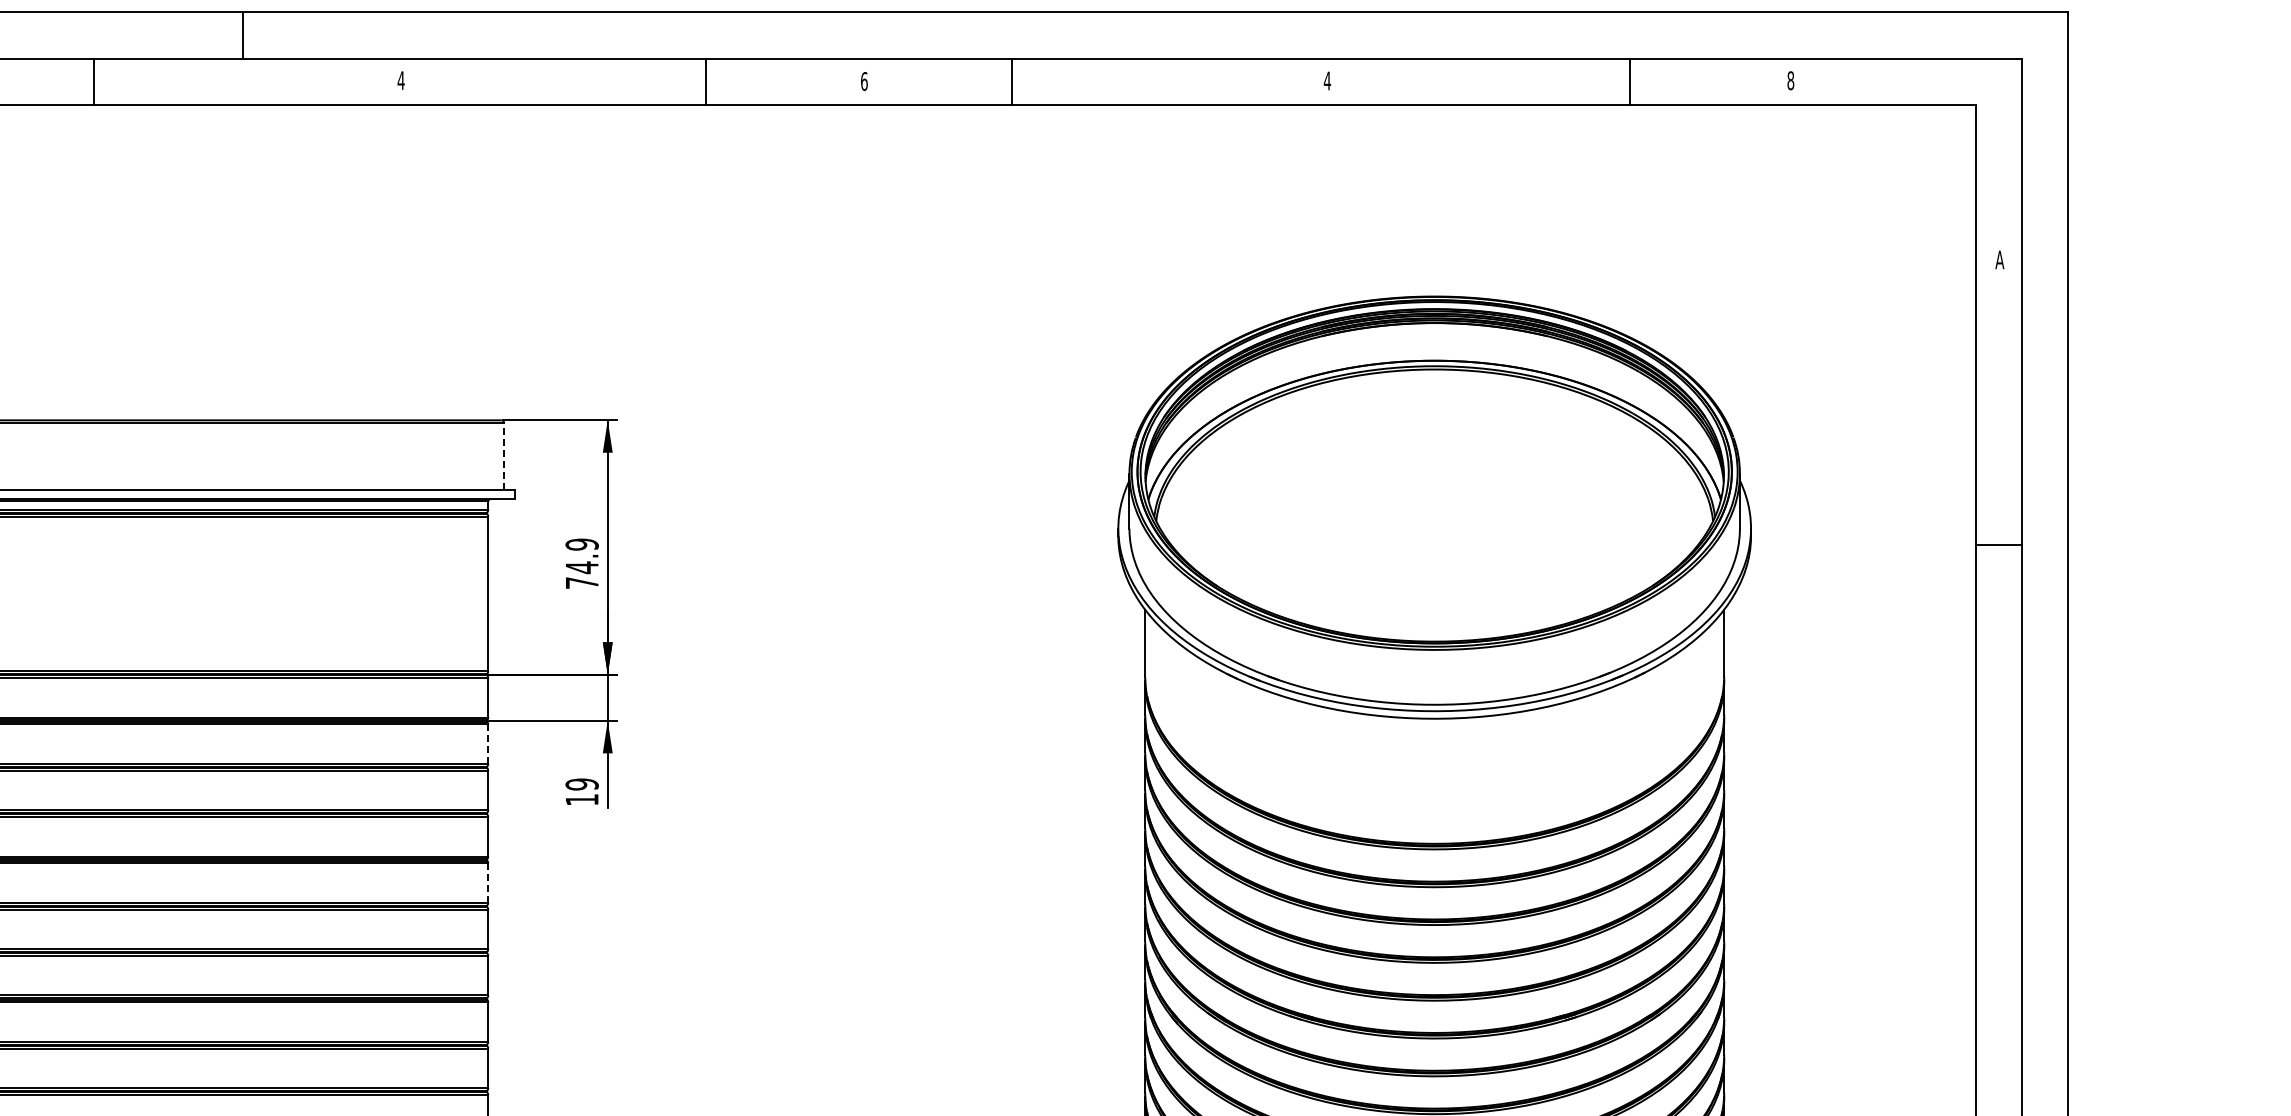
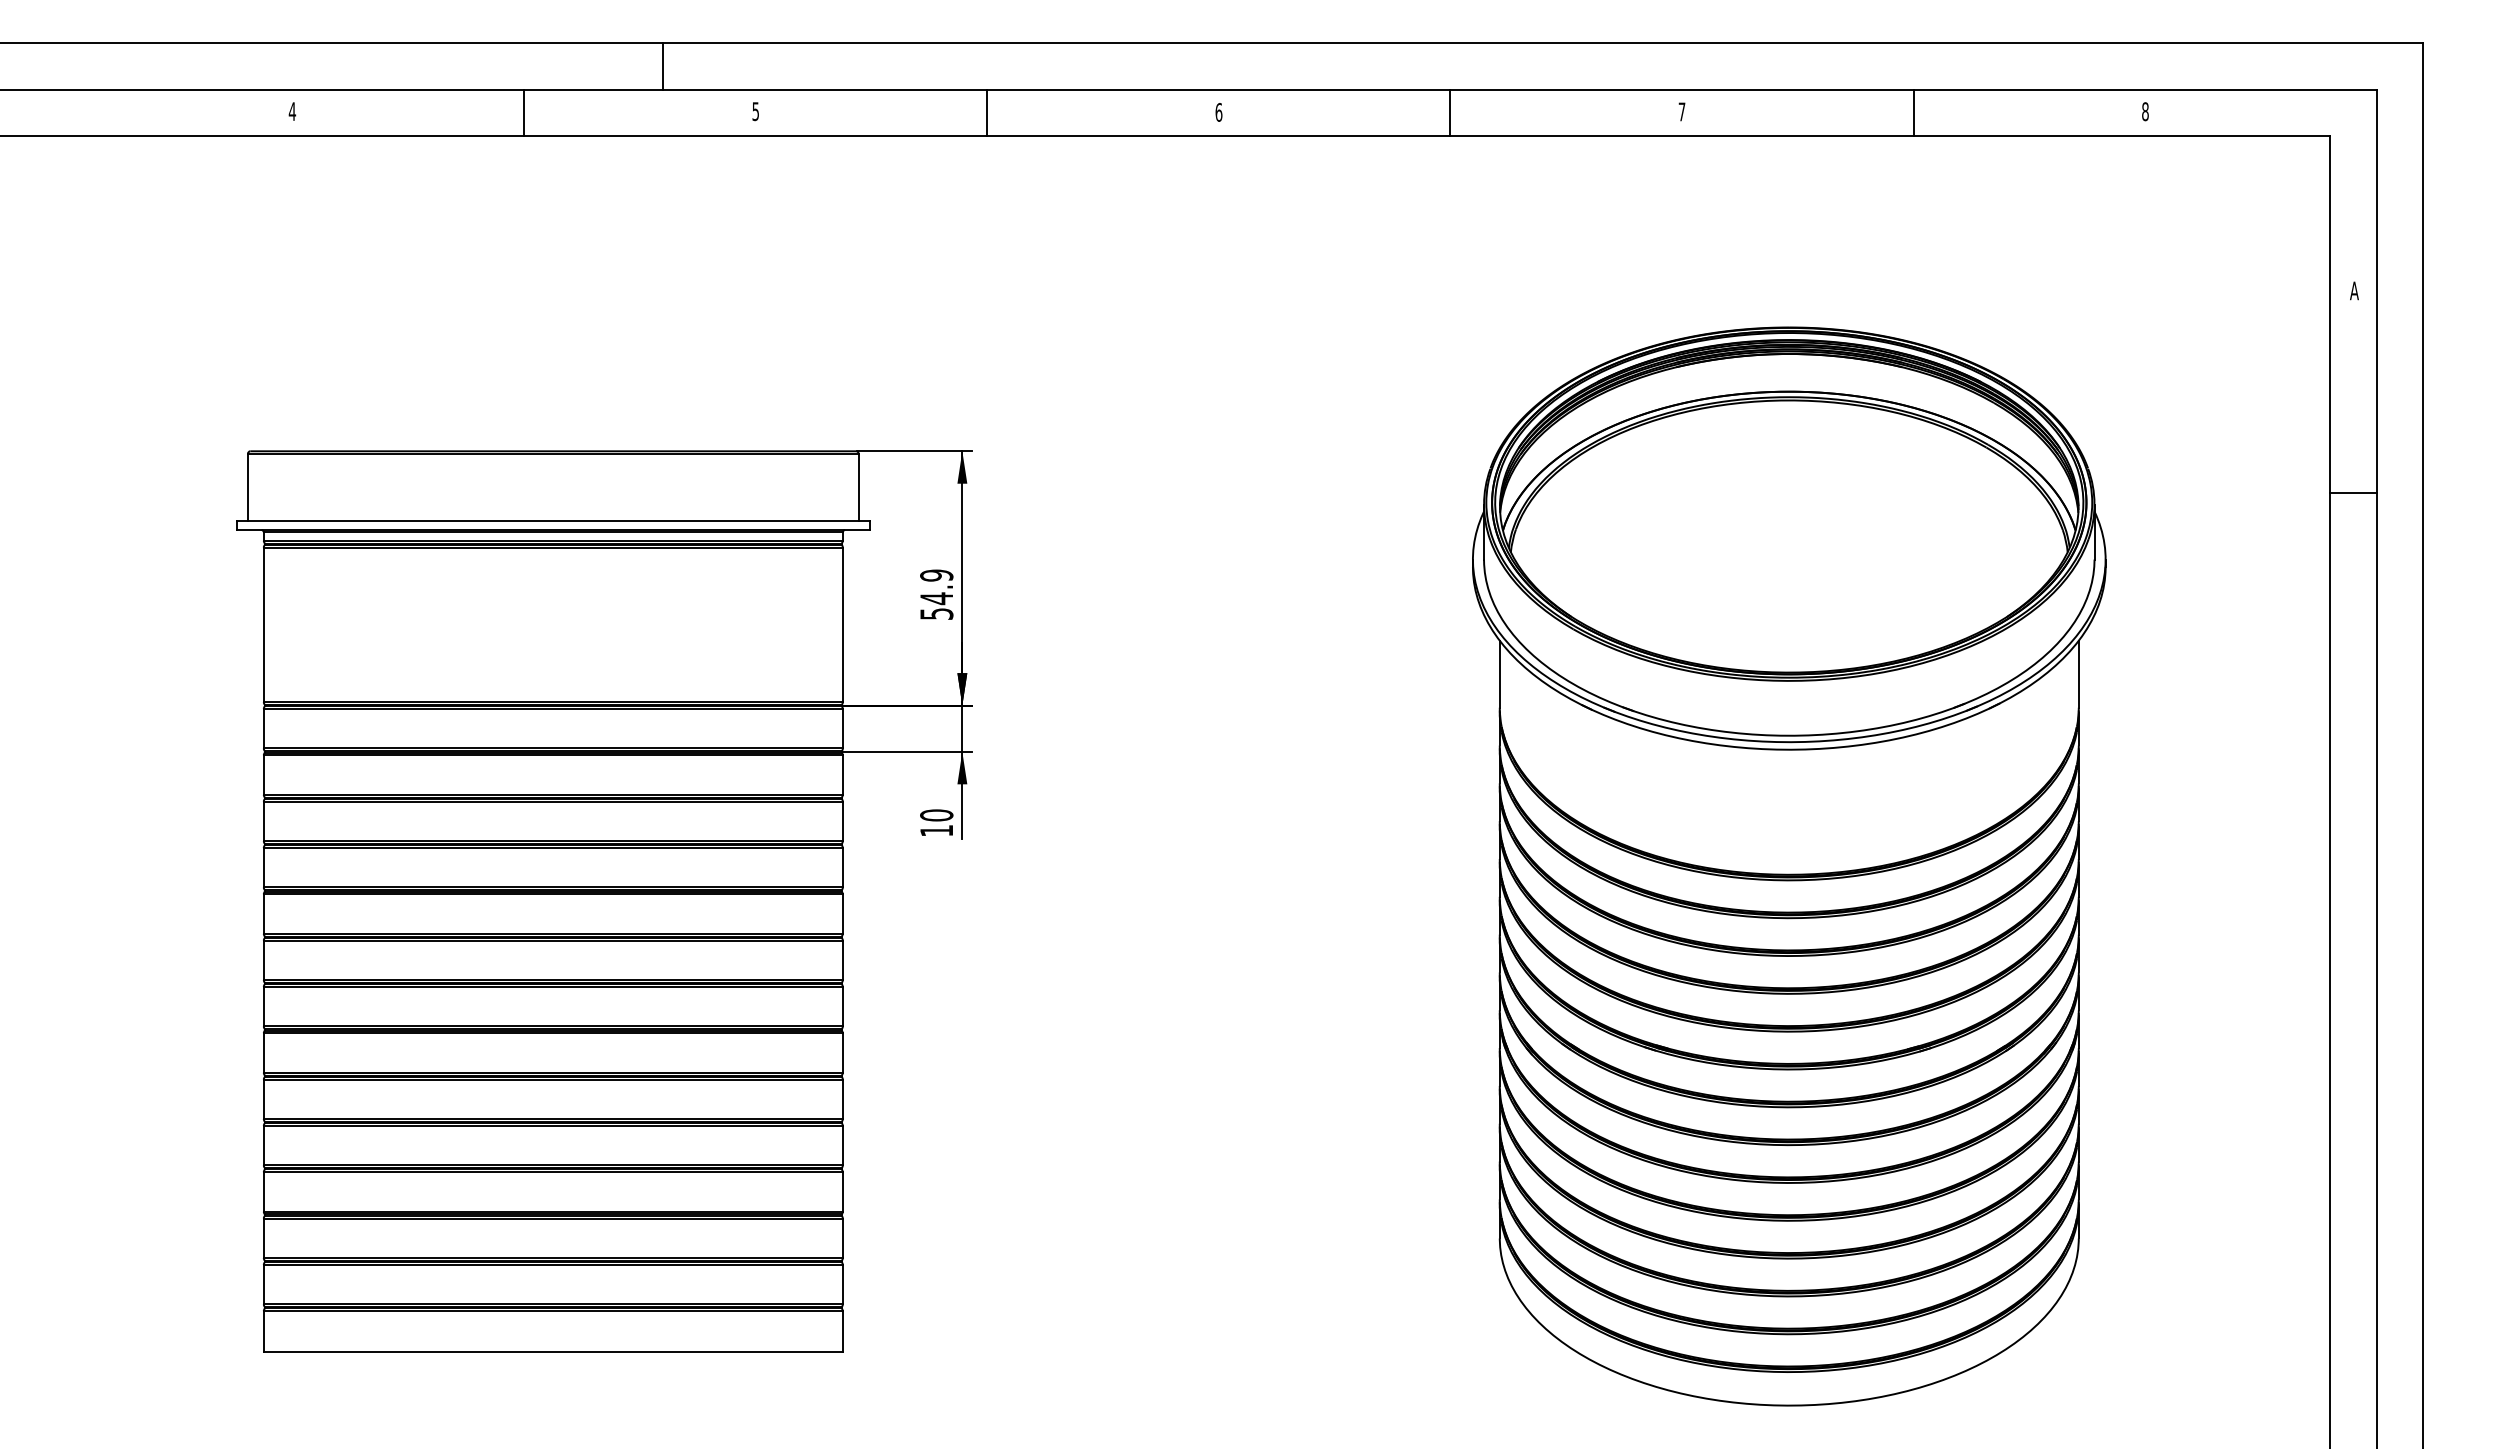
line: (242, 35) -> (662, 66), moved
text: (400, 80) -> (755, 111), 4 -> 5
text: (1326, 80) -> (1681, 111), 4 -> 7
line: (93, 81) -> (523, 112), moved
line: (706, 81) -> (987, 112), moved
line: (1011, 81) -> (1450, 112), moved
line: (1629, 81) -> (1913, 112), moved
line: (503, 456) -> (858, 487), dashed -> solid
line: (1998, 544) -> (2353, 492), moved
text: (581, 582) -> (936, 613), 74.9 -> 54.9
line: (487, 744) -> (842, 775), dashed -> solid
text: (581, 784) -> (936, 815), 19 -> 10
line: (487, 883) -> (842, 914), dashed -> solid

